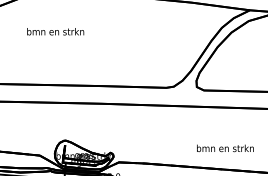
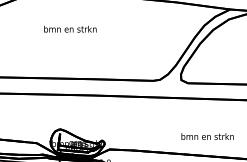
text: (55, 30) -> (70, 28), moved

